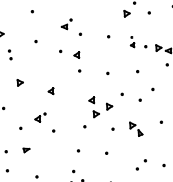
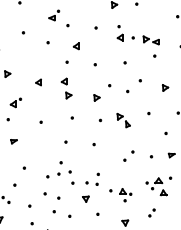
part: (132, 42) -> (119, 33), size x1.43
part: (76, 55) -> (75, 46), moved
part: (94, 107) -> (66, 88), moved
part: (40, 117) -> (15, 102), moved

